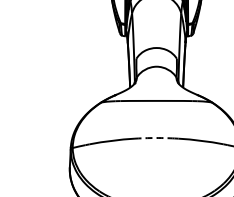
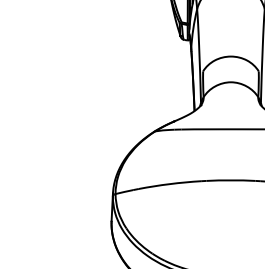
arc: (156, 138) -> (230, 180), dashed -> solid

